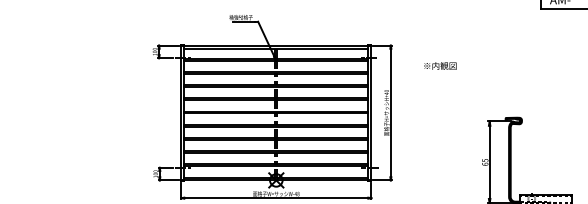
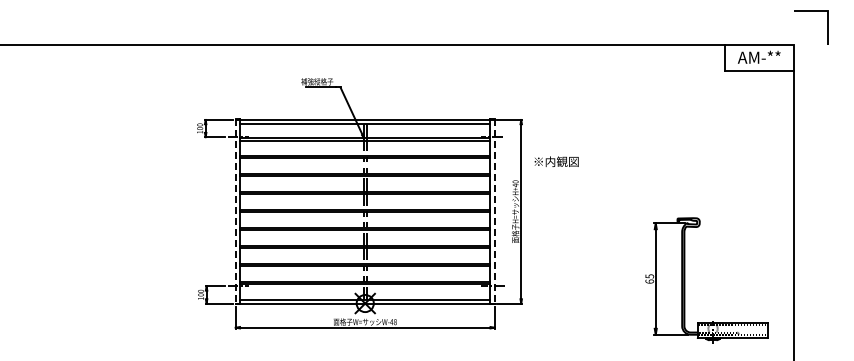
text: (440, 65) -> (556, 161), moved
line: (181, 113) -> (235, 212), solid -> dashed
line: (371, 113) -> (494, 212), solid -> dashed

